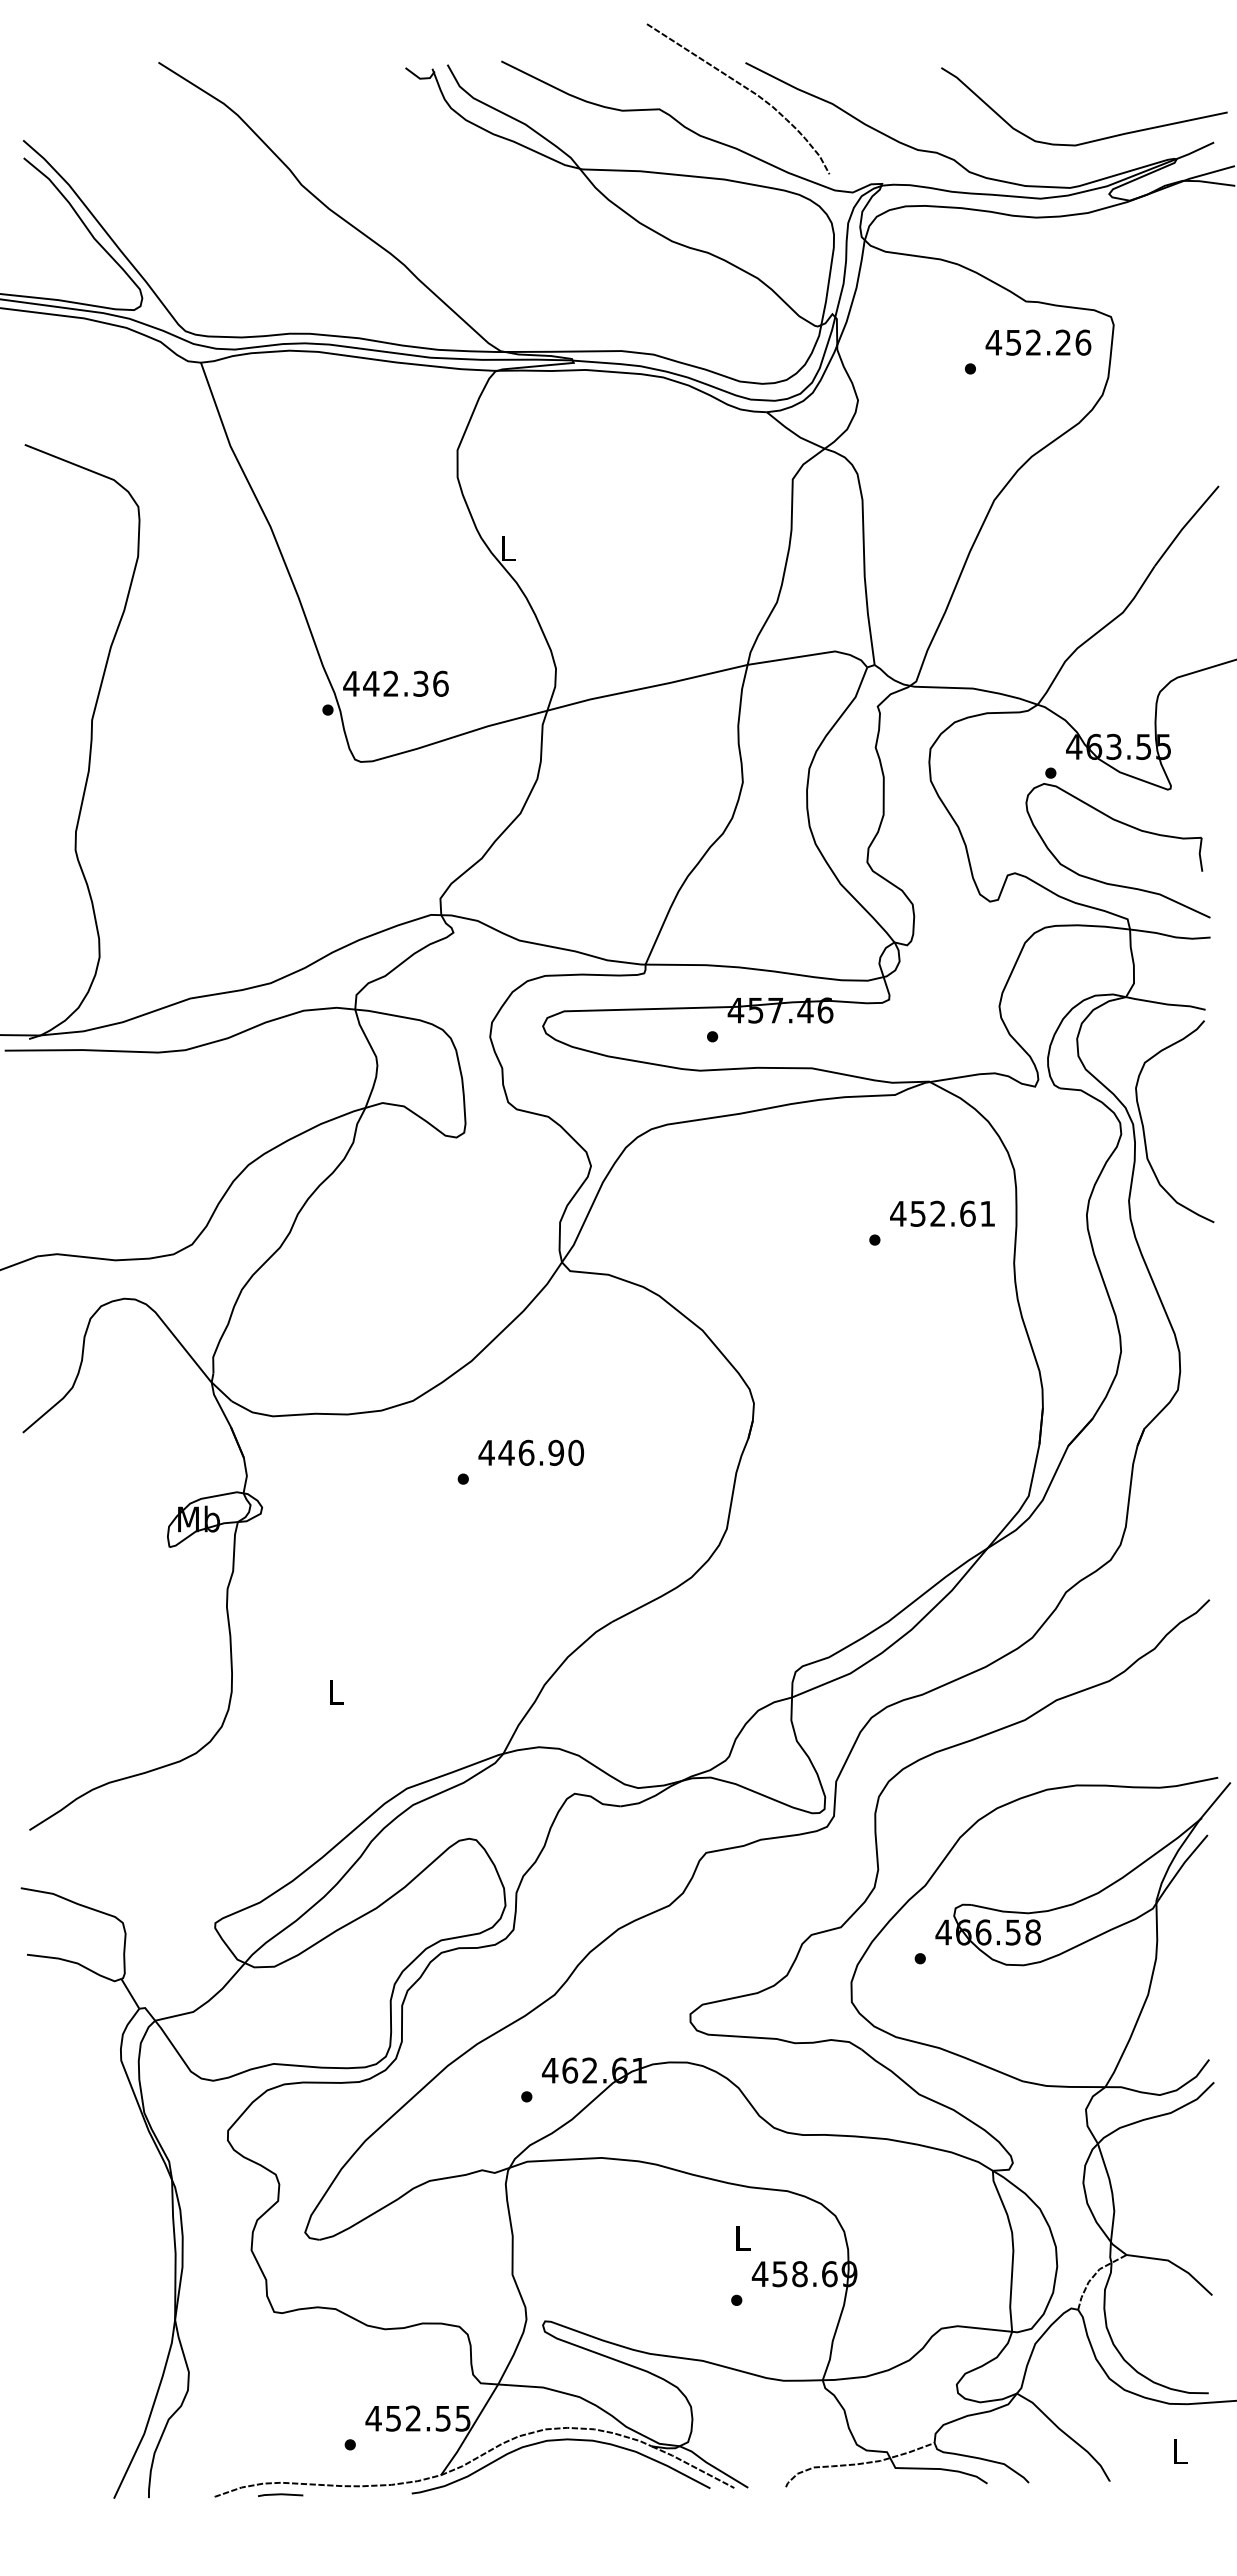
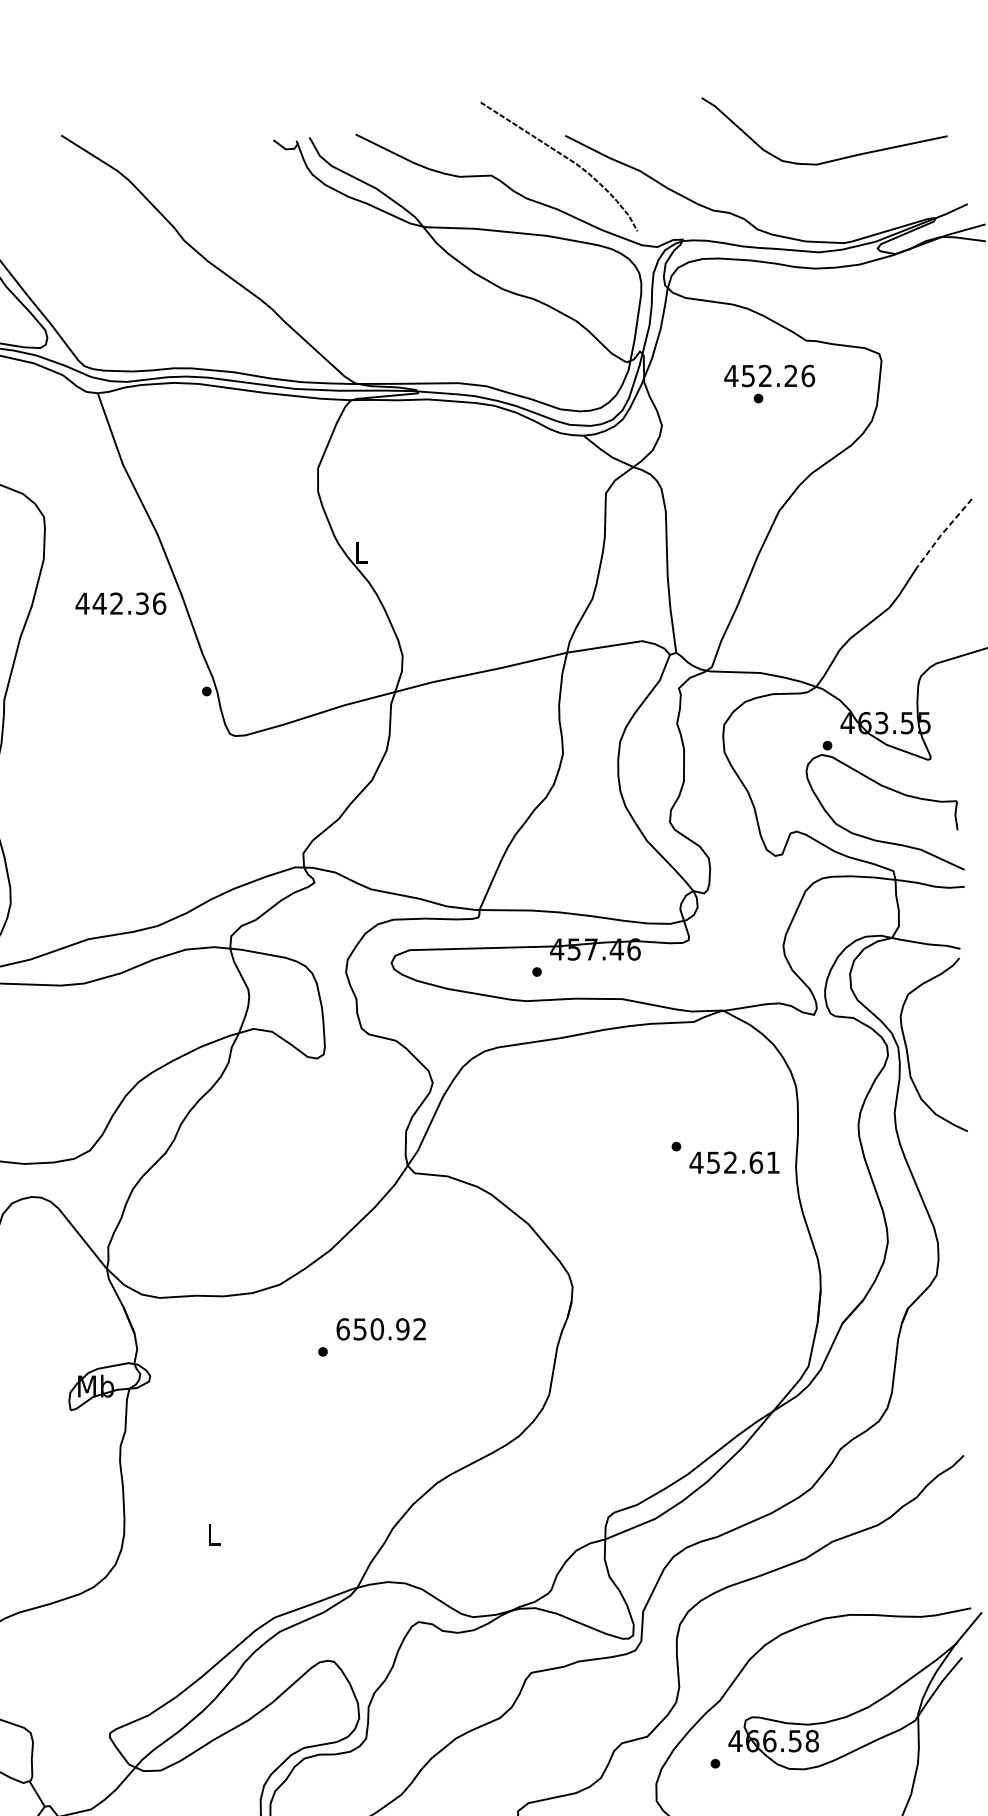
curve: (1091, 140) -> (830, 160), moved
text: (1038, 342) -> (769, 375), moved
line: (1185, 525) -> (943, 532), solid -> dashed
text: (395, 683) -> (120, 603), moved
text: (942, 1213) -> (734, 1162), moved
text: (531, 1452) -> (381, 1329), 446.90 -> 650.92

